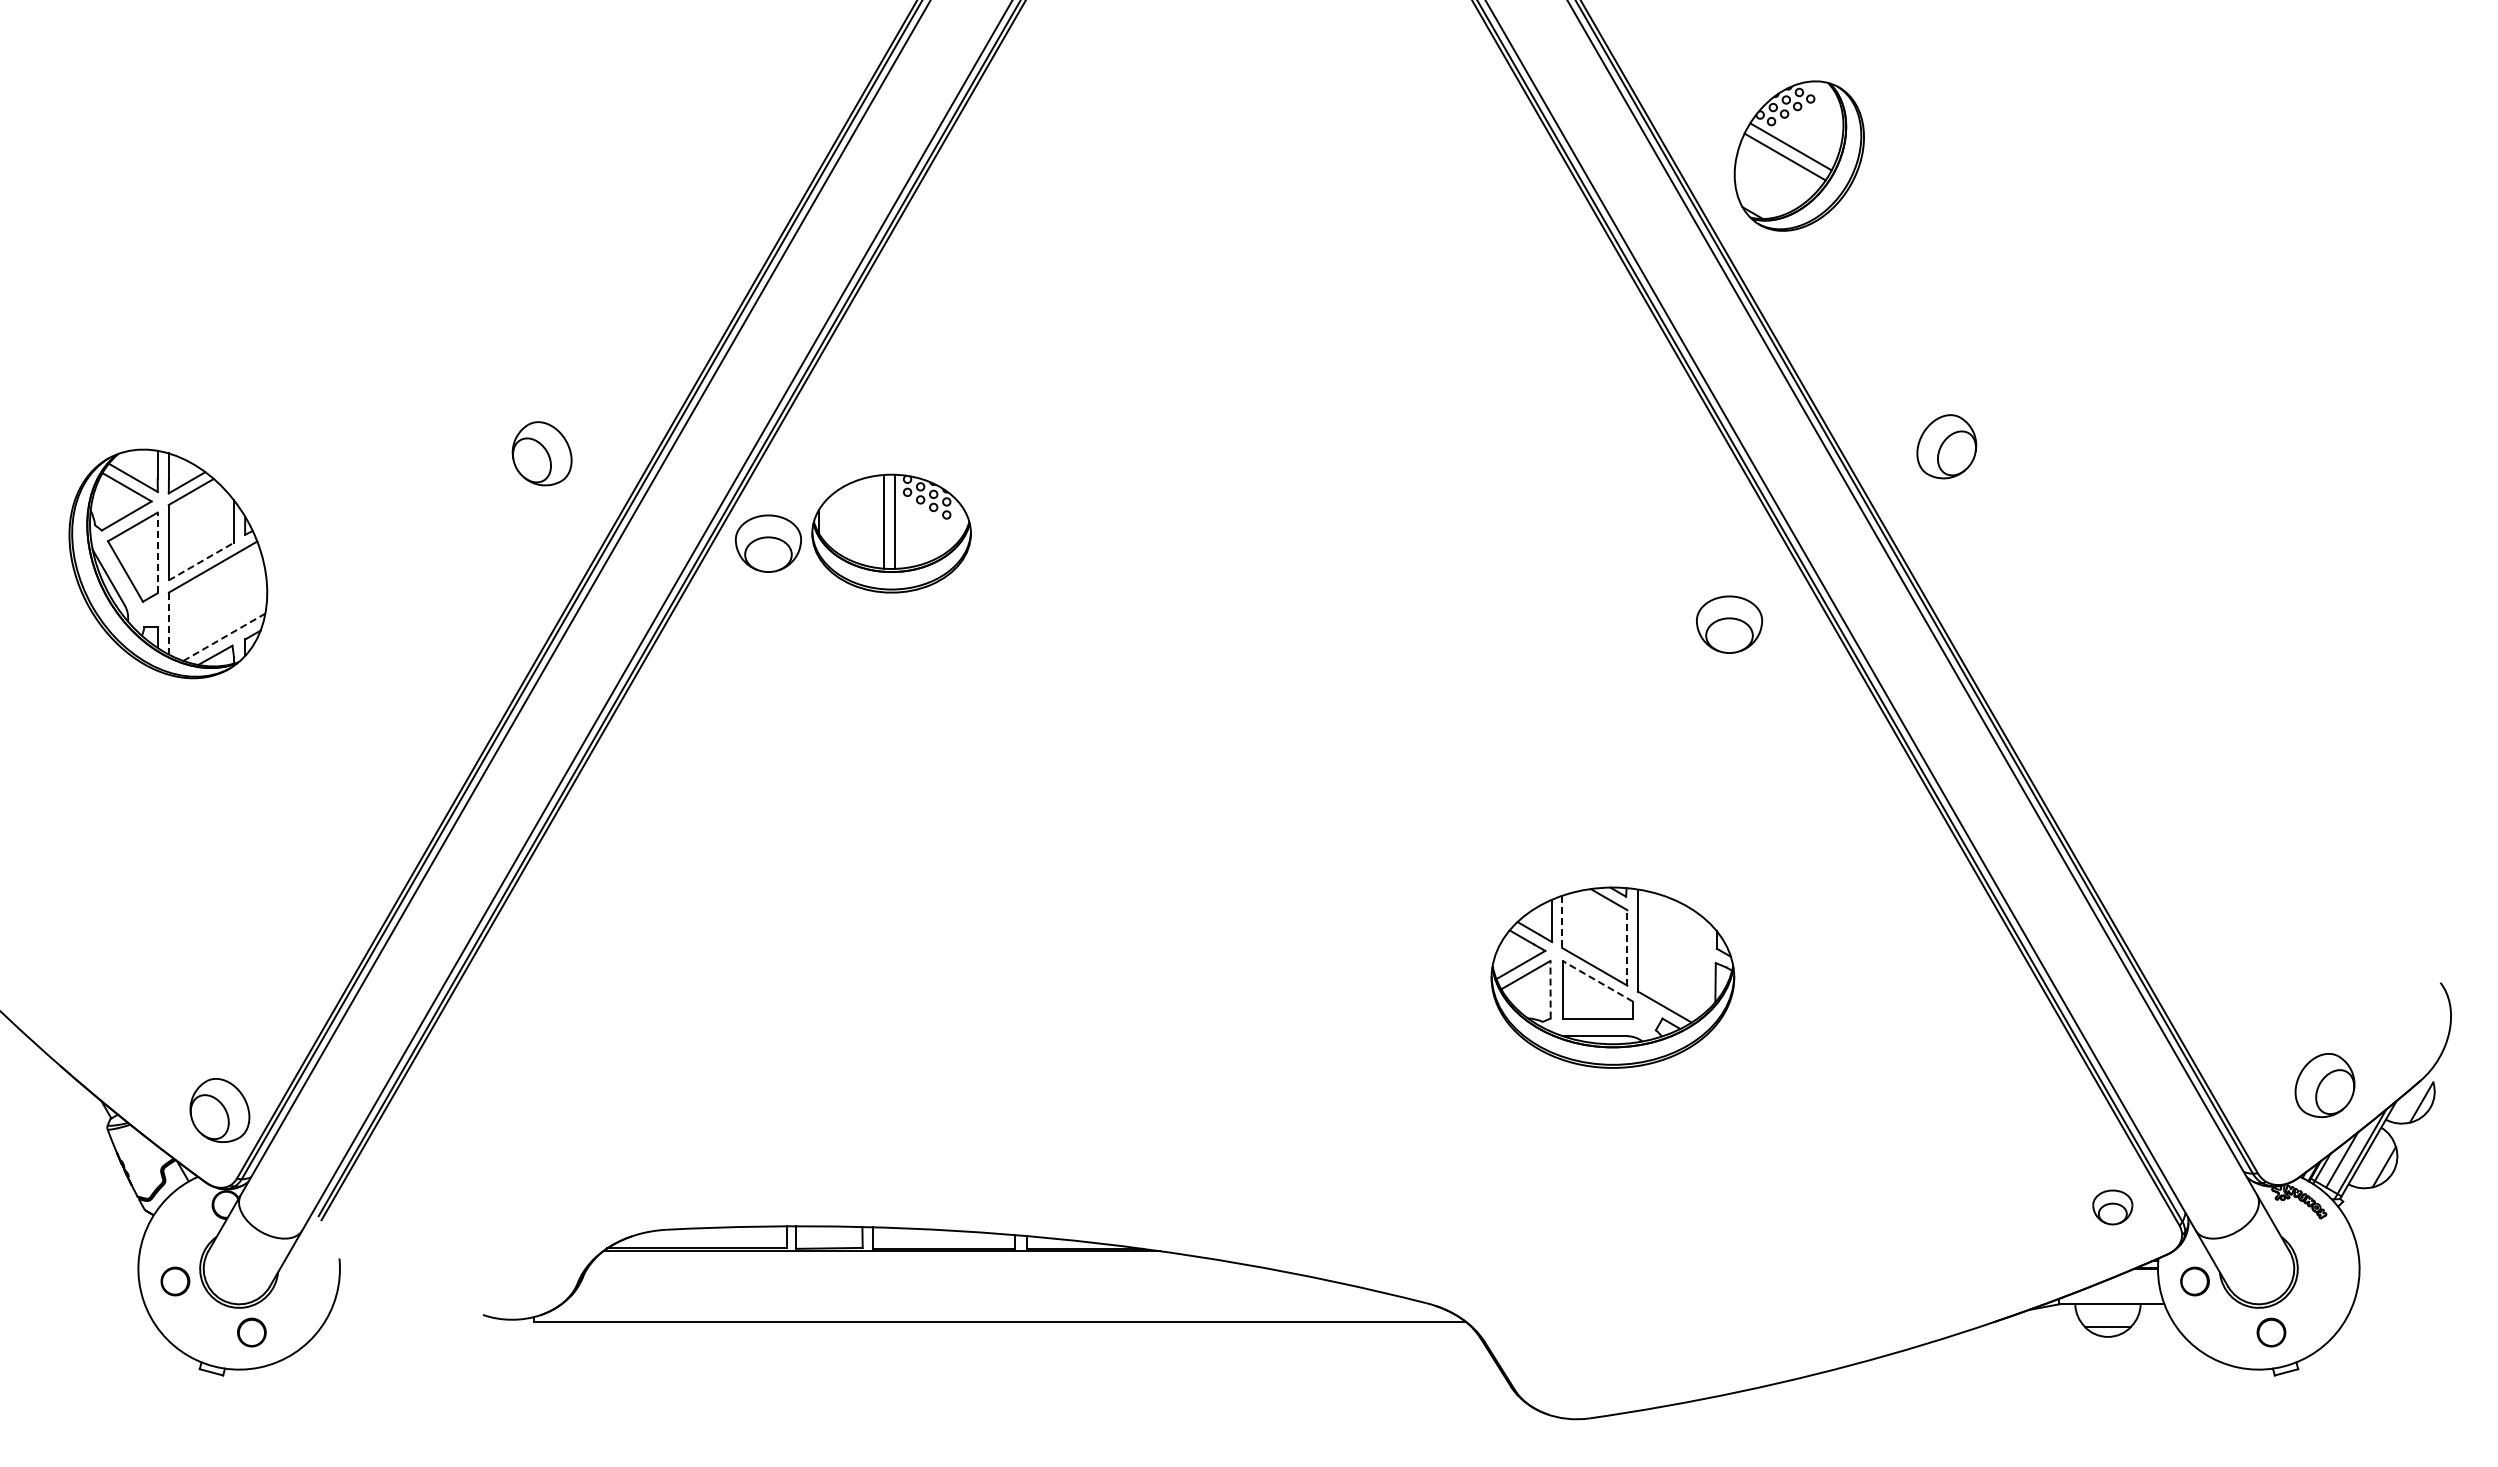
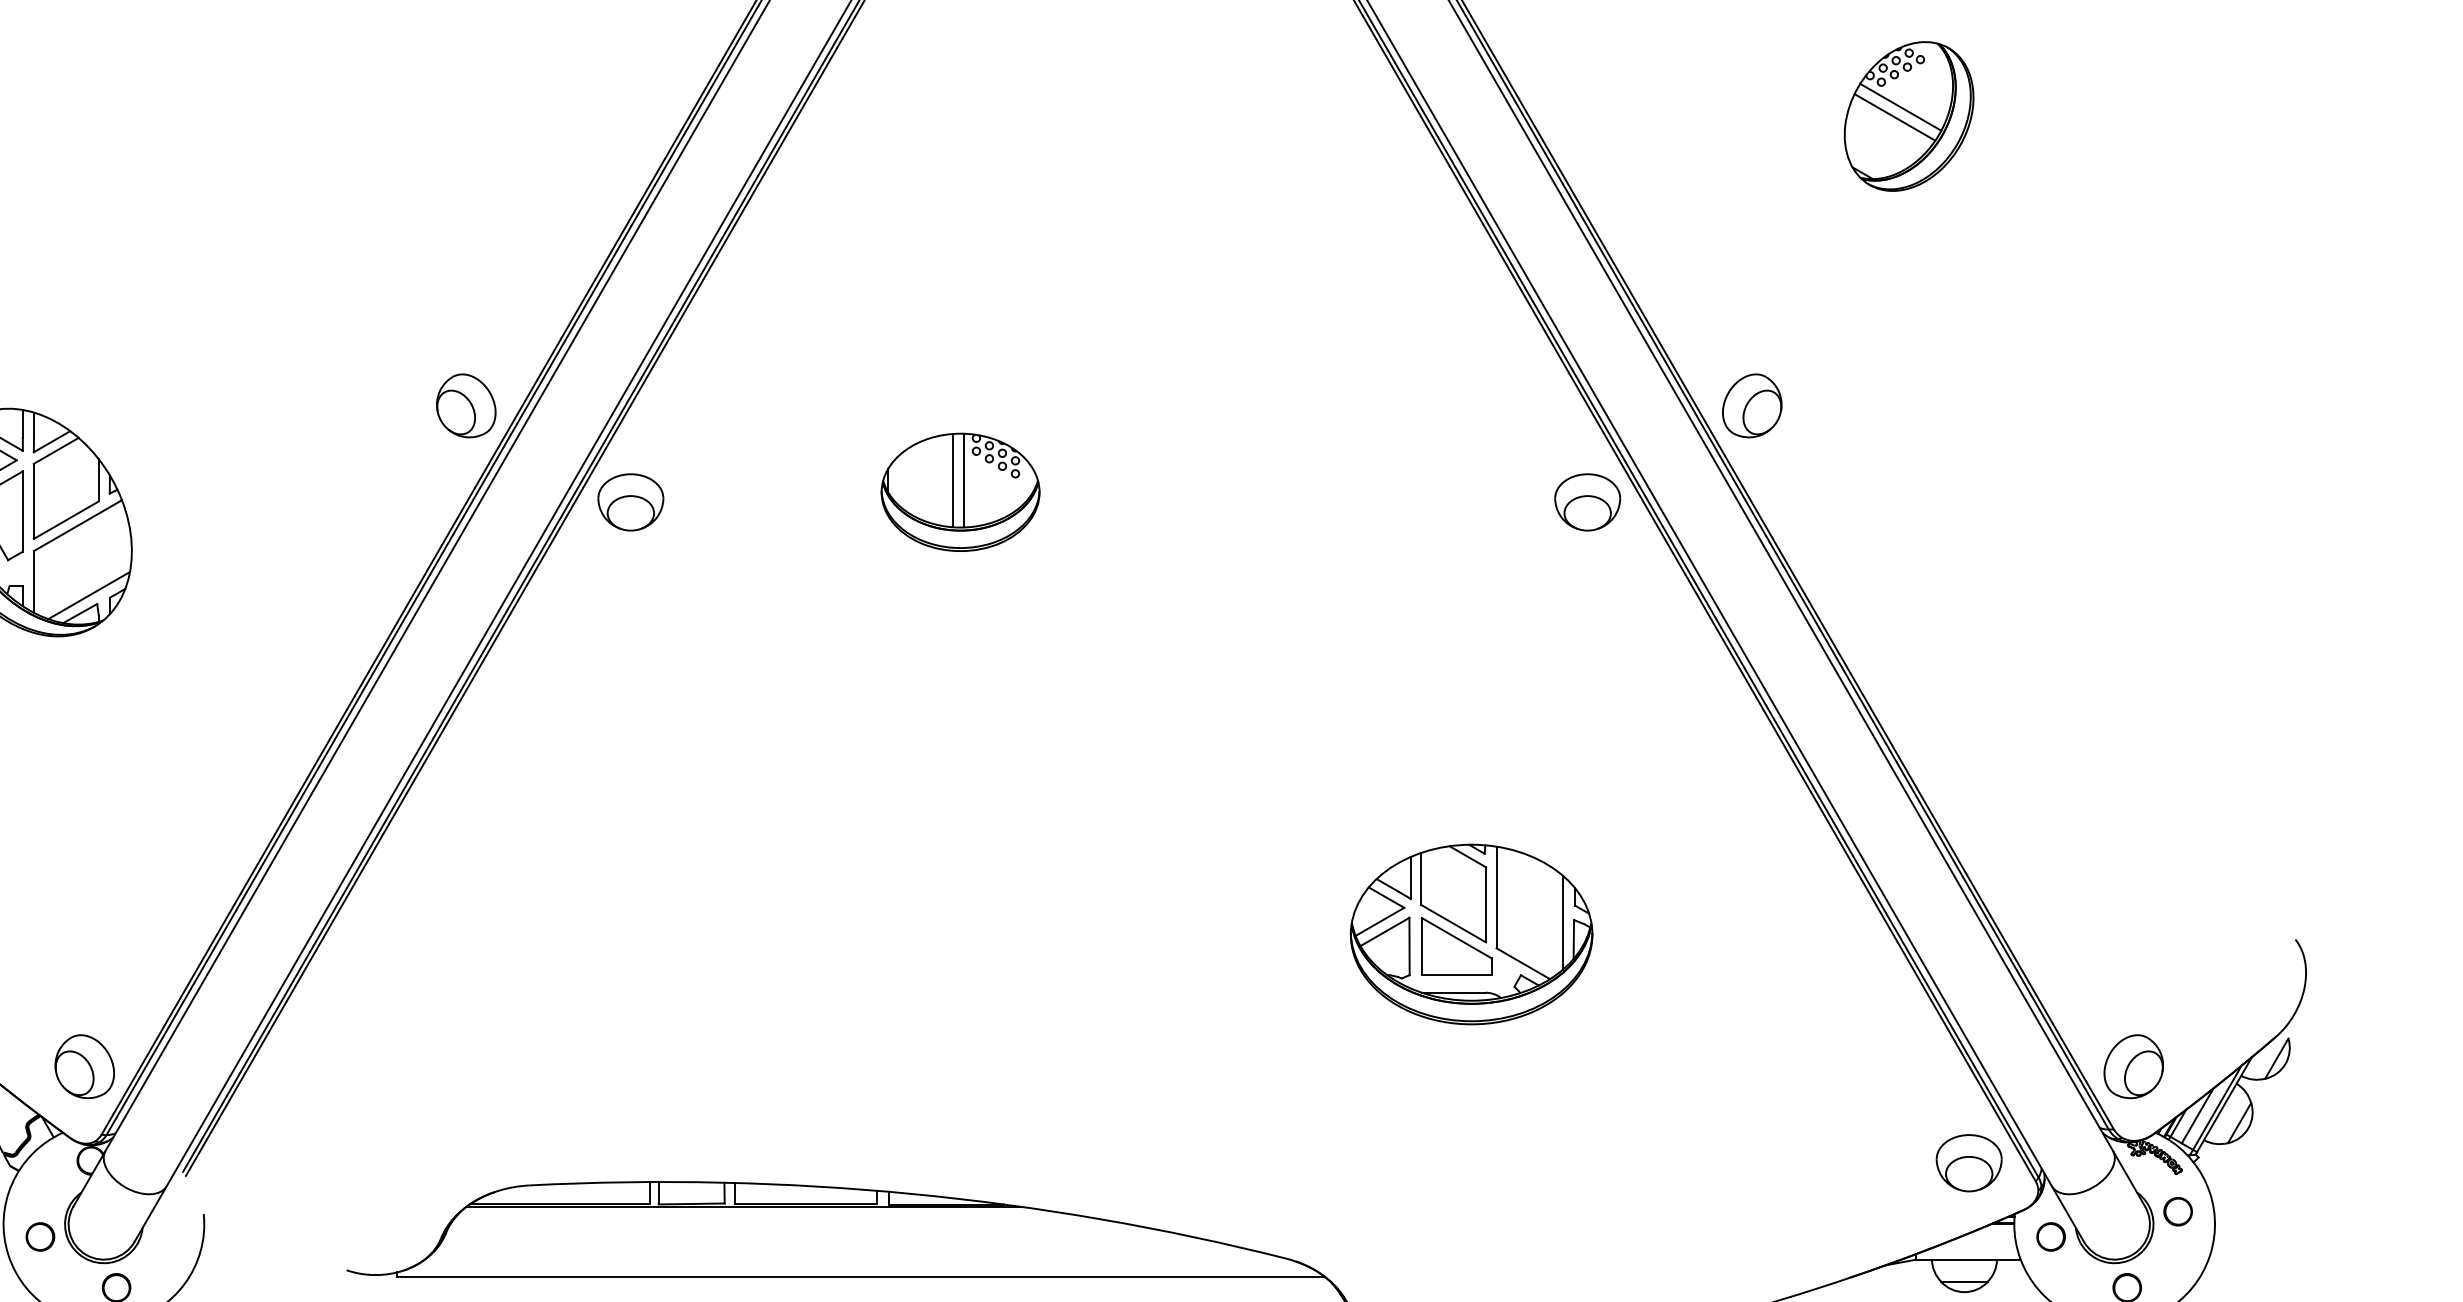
part: (1798, 155) -> (1908, 115), moved
part: (1946, 446) -> (1751, 405), moved
part: (541, 453) -> (465, 405), moved
part: (891, 533) -> (960, 492), moved
line: (157, 552) -> (22, 511), dashed -> solid
line: (201, 561) -> (66, 520), dashed -> solid
line: (168, 624) -> (33, 582), dashed -> solid
part: (1729, 624) -> (1587, 502), moved
line: (224, 637) -> (89, 595), dashed -> solid
line: (1562, 922) -> (1421, 879), dashed -> solid
line: (1627, 947) -> (1486, 904), dashed -> solid
line: (1704, 965) -> (1562, 922), added
line: (1597, 981) -> (1456, 938), dashed -> solid
line: (1550, 989) -> (1409, 946), dashed -> solid
part: (2324, 1085) -> (2133, 1066), moved
part: (2112, 1207) -> (1969, 1163), size x1.67
part: (2322, 1255) -> (2178, 1211), added

